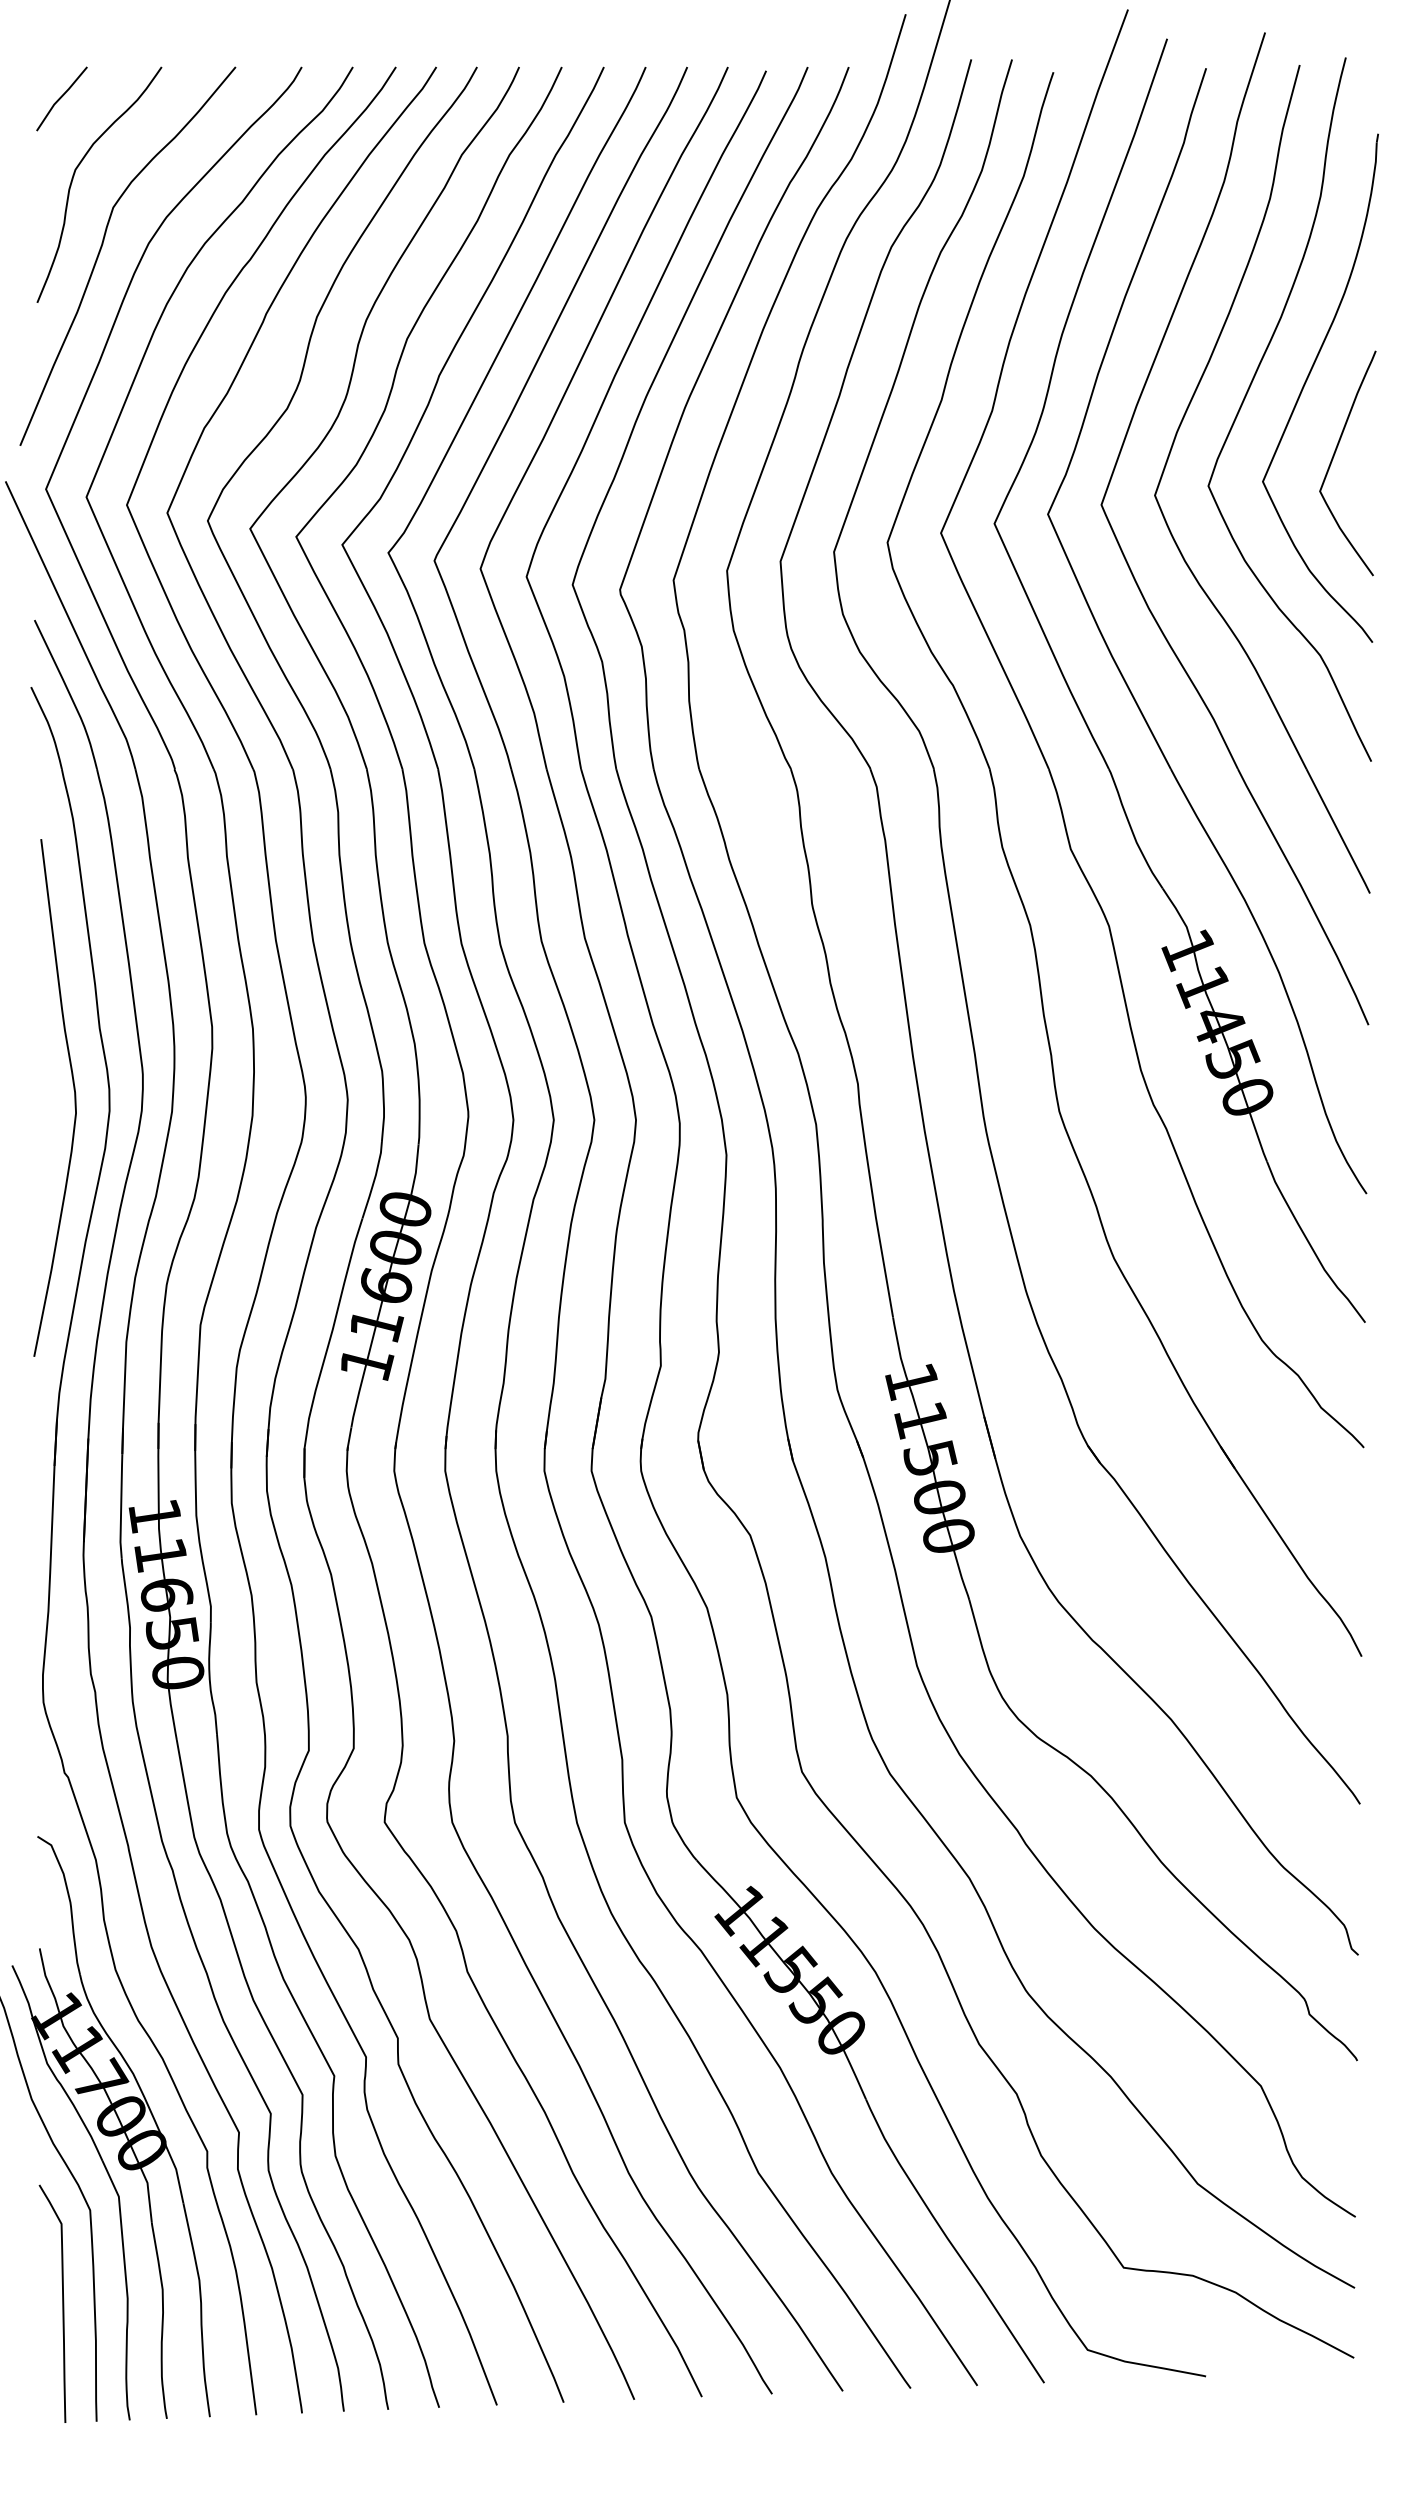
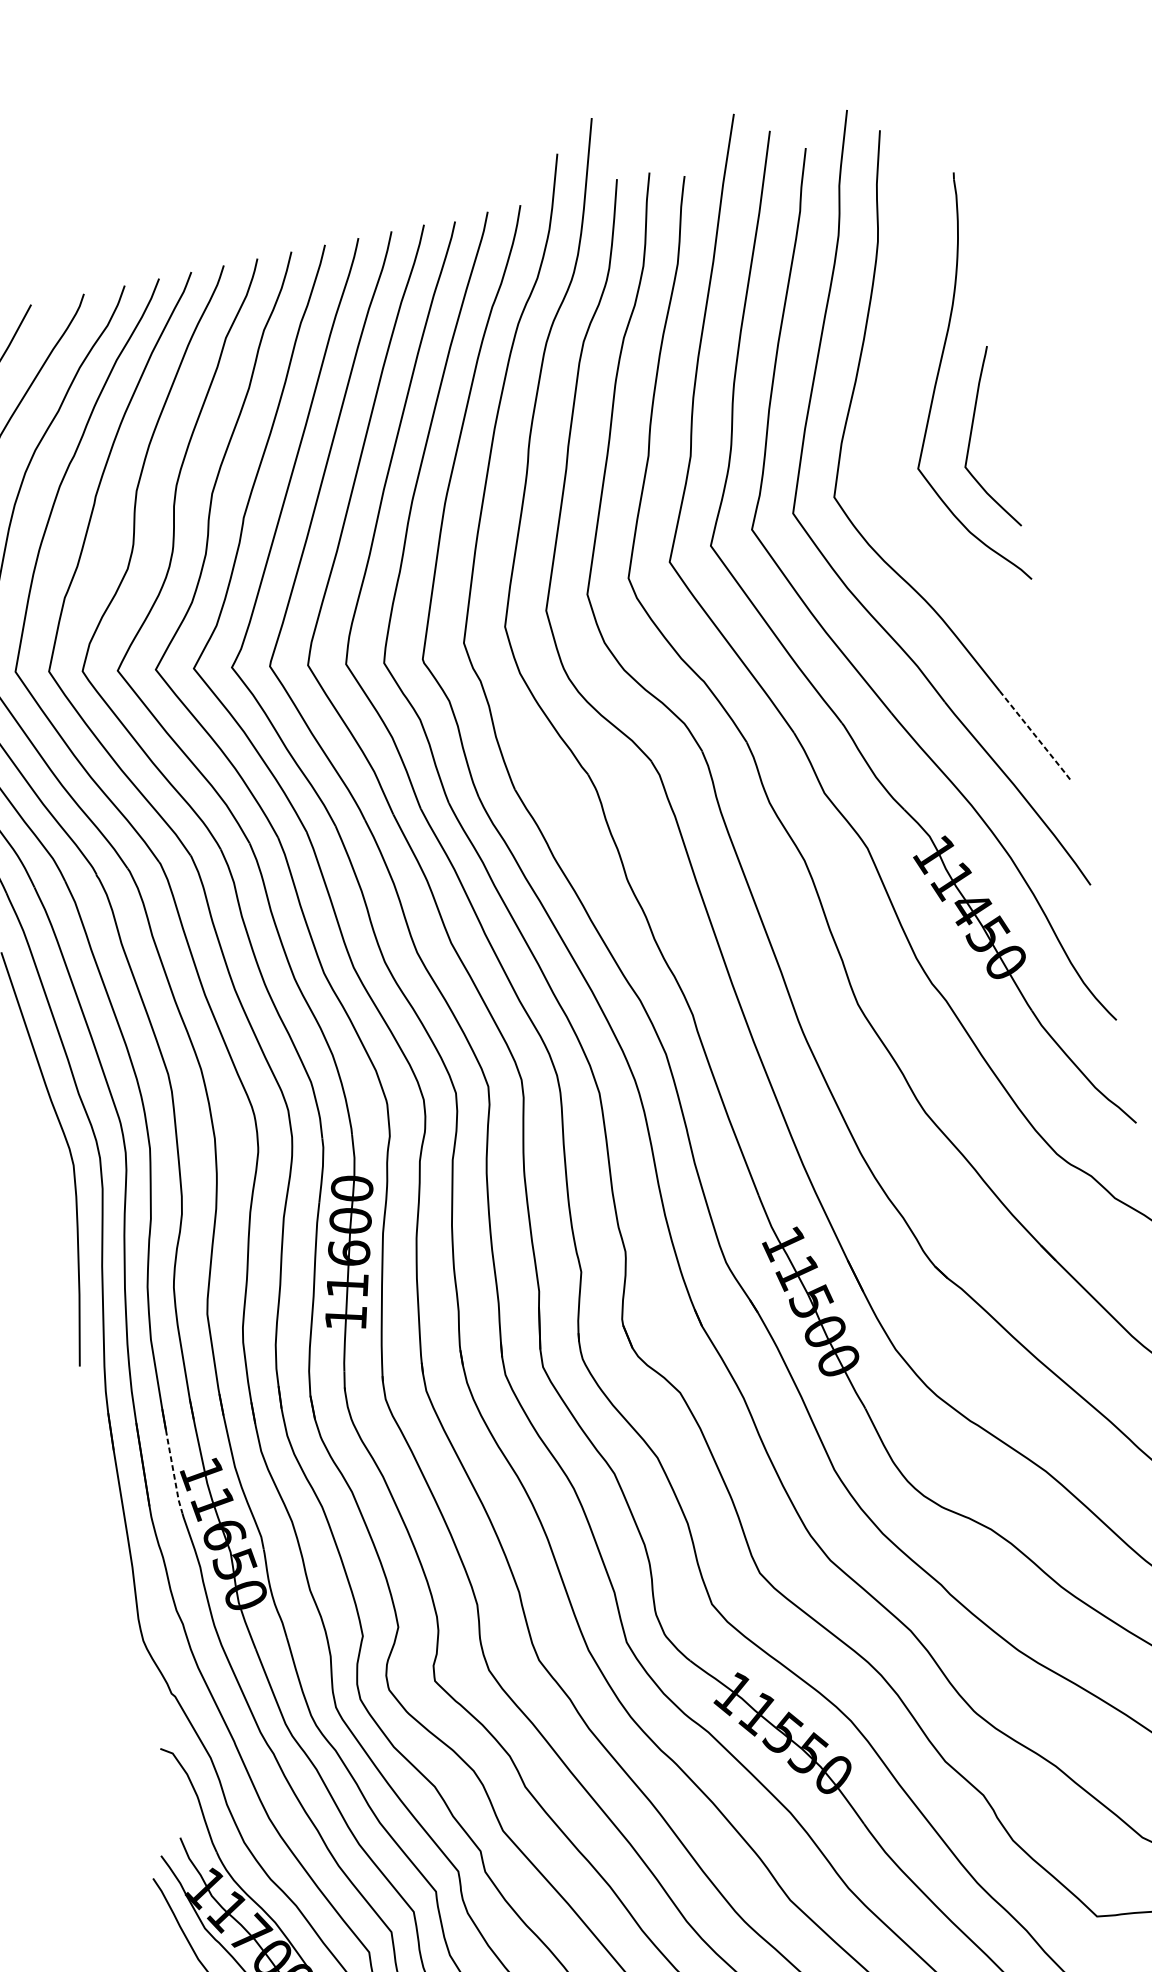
curve: (1248, 392) -> (892, 399), removed
line: (1338, 832) -> (1035, 736), solid -> dashed
line: (121, 1506) -> (173, 1471), solid -> dashed

